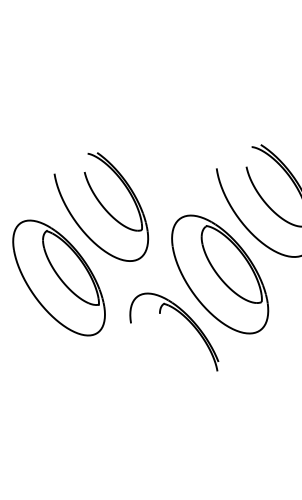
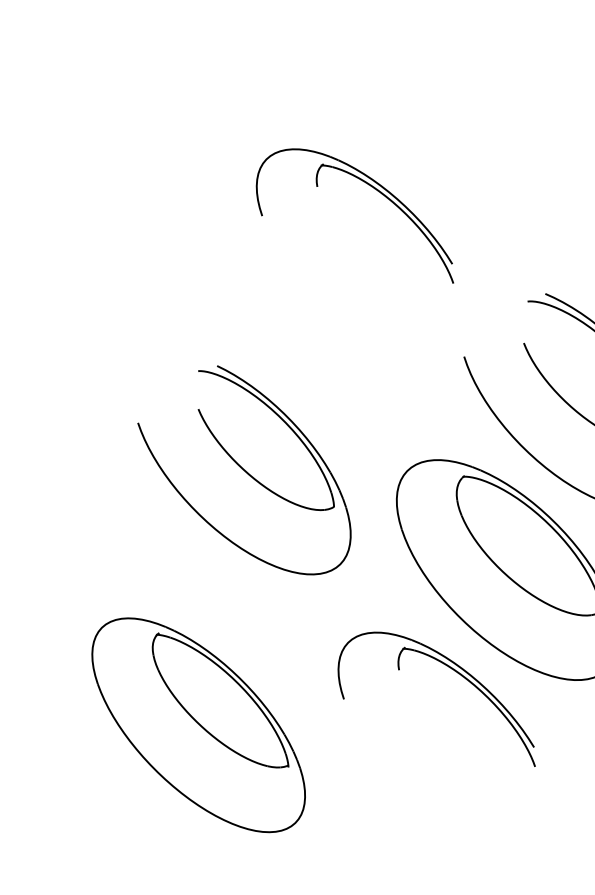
part: (186, 80) -> (373, 189), added
part: (58, 277) -> (197, 724), moved

